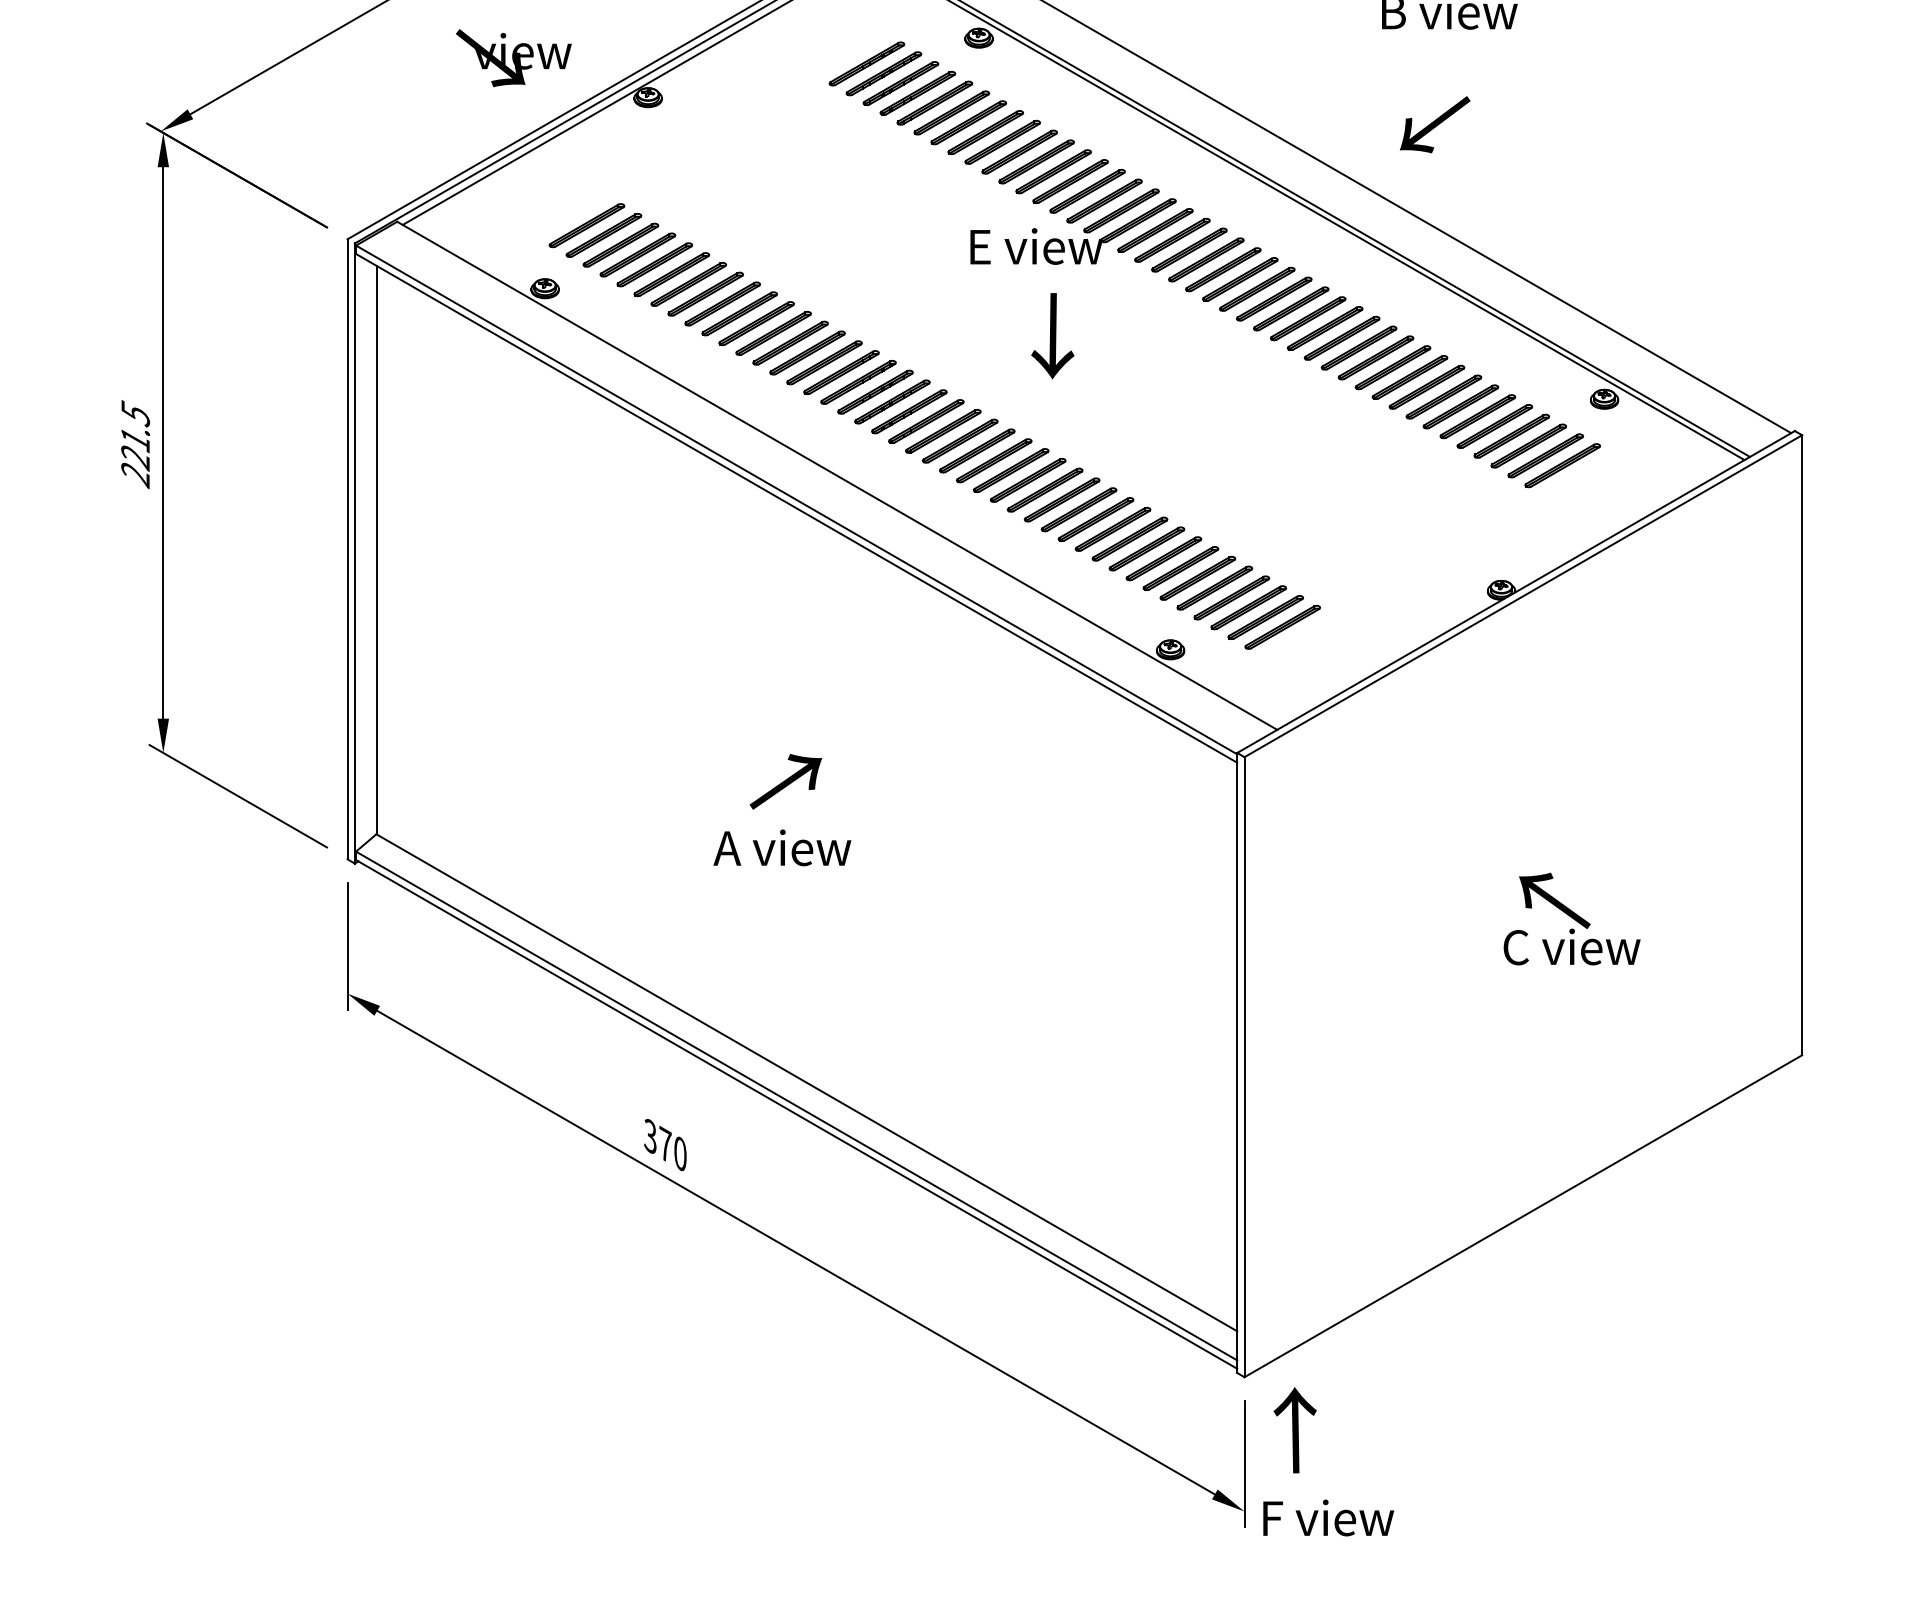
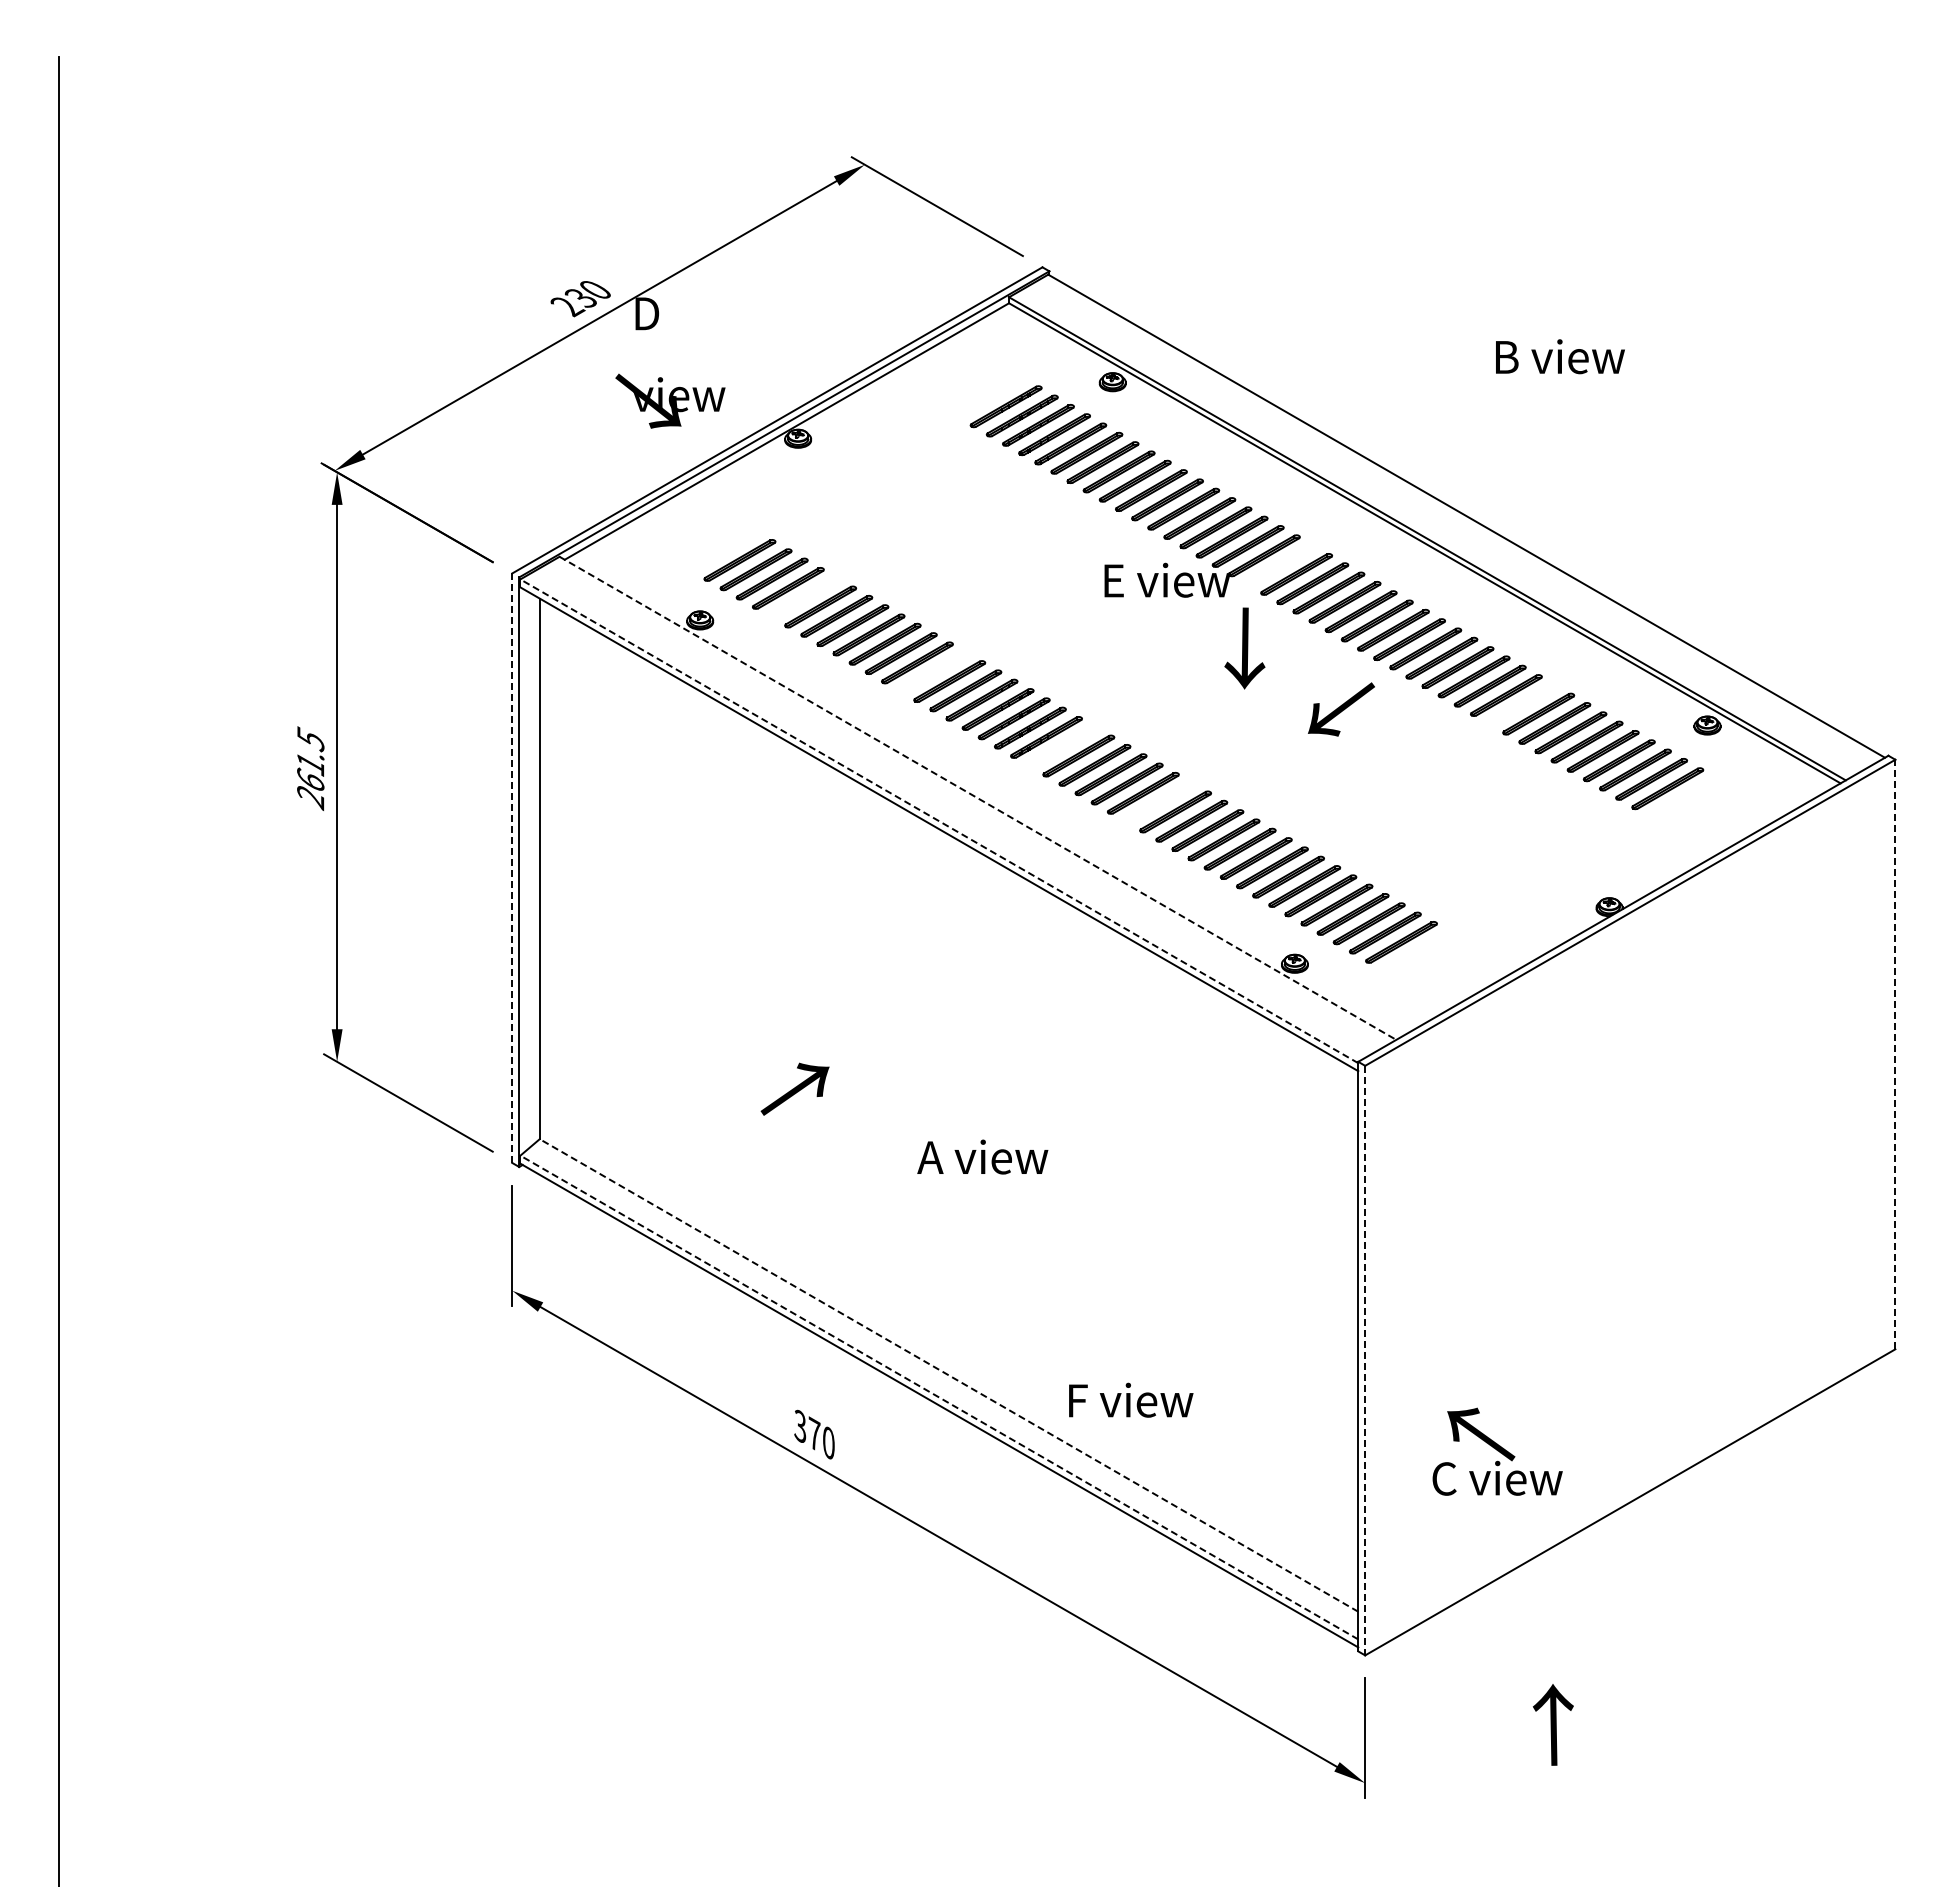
text: (1435, 124) -> (1341, 709), moved
part: (1155, 229) -> (1280, 564), removed
part: (654, 264) -> (804, 597), removed
text: (1052, 336) -> (1244, 648), moved
part: (790, 342) -> (933, 671), removed
part: (1409, 377) -> (1522, 704), removed
part: (926, 421) -> (1062, 746), removed
text: (135, 457) -> (310, 780), 221.5 -> 261.5
line: (837, 476) -> (978, 798), solid -> dashed
part: (1028, 480) -> (1159, 802), removed
line: (796, 500) -> (939, 821), solid -> dashed
line: (347, 549) -> (512, 868), solid -> dashed
line: (1802, 745) -> (1895, 1054), solid -> dashed
text: (785, 780) -> (794, 1088), moved
text: (782, 847) -> (982, 1156), moved
text: (1571, 918) -> (1497, 1451), moved
line: (1244, 1067) -> (1365, 1360), solid -> dashed
line: (807, 1082) -> (949, 1375), solid -> dashed
line: (796, 1105) -> (939, 1397), solid -> dashed
text: (1295, 1429) -> (1553, 1724), moved
text: (1328, 1517) -> (1131, 1399), moved

